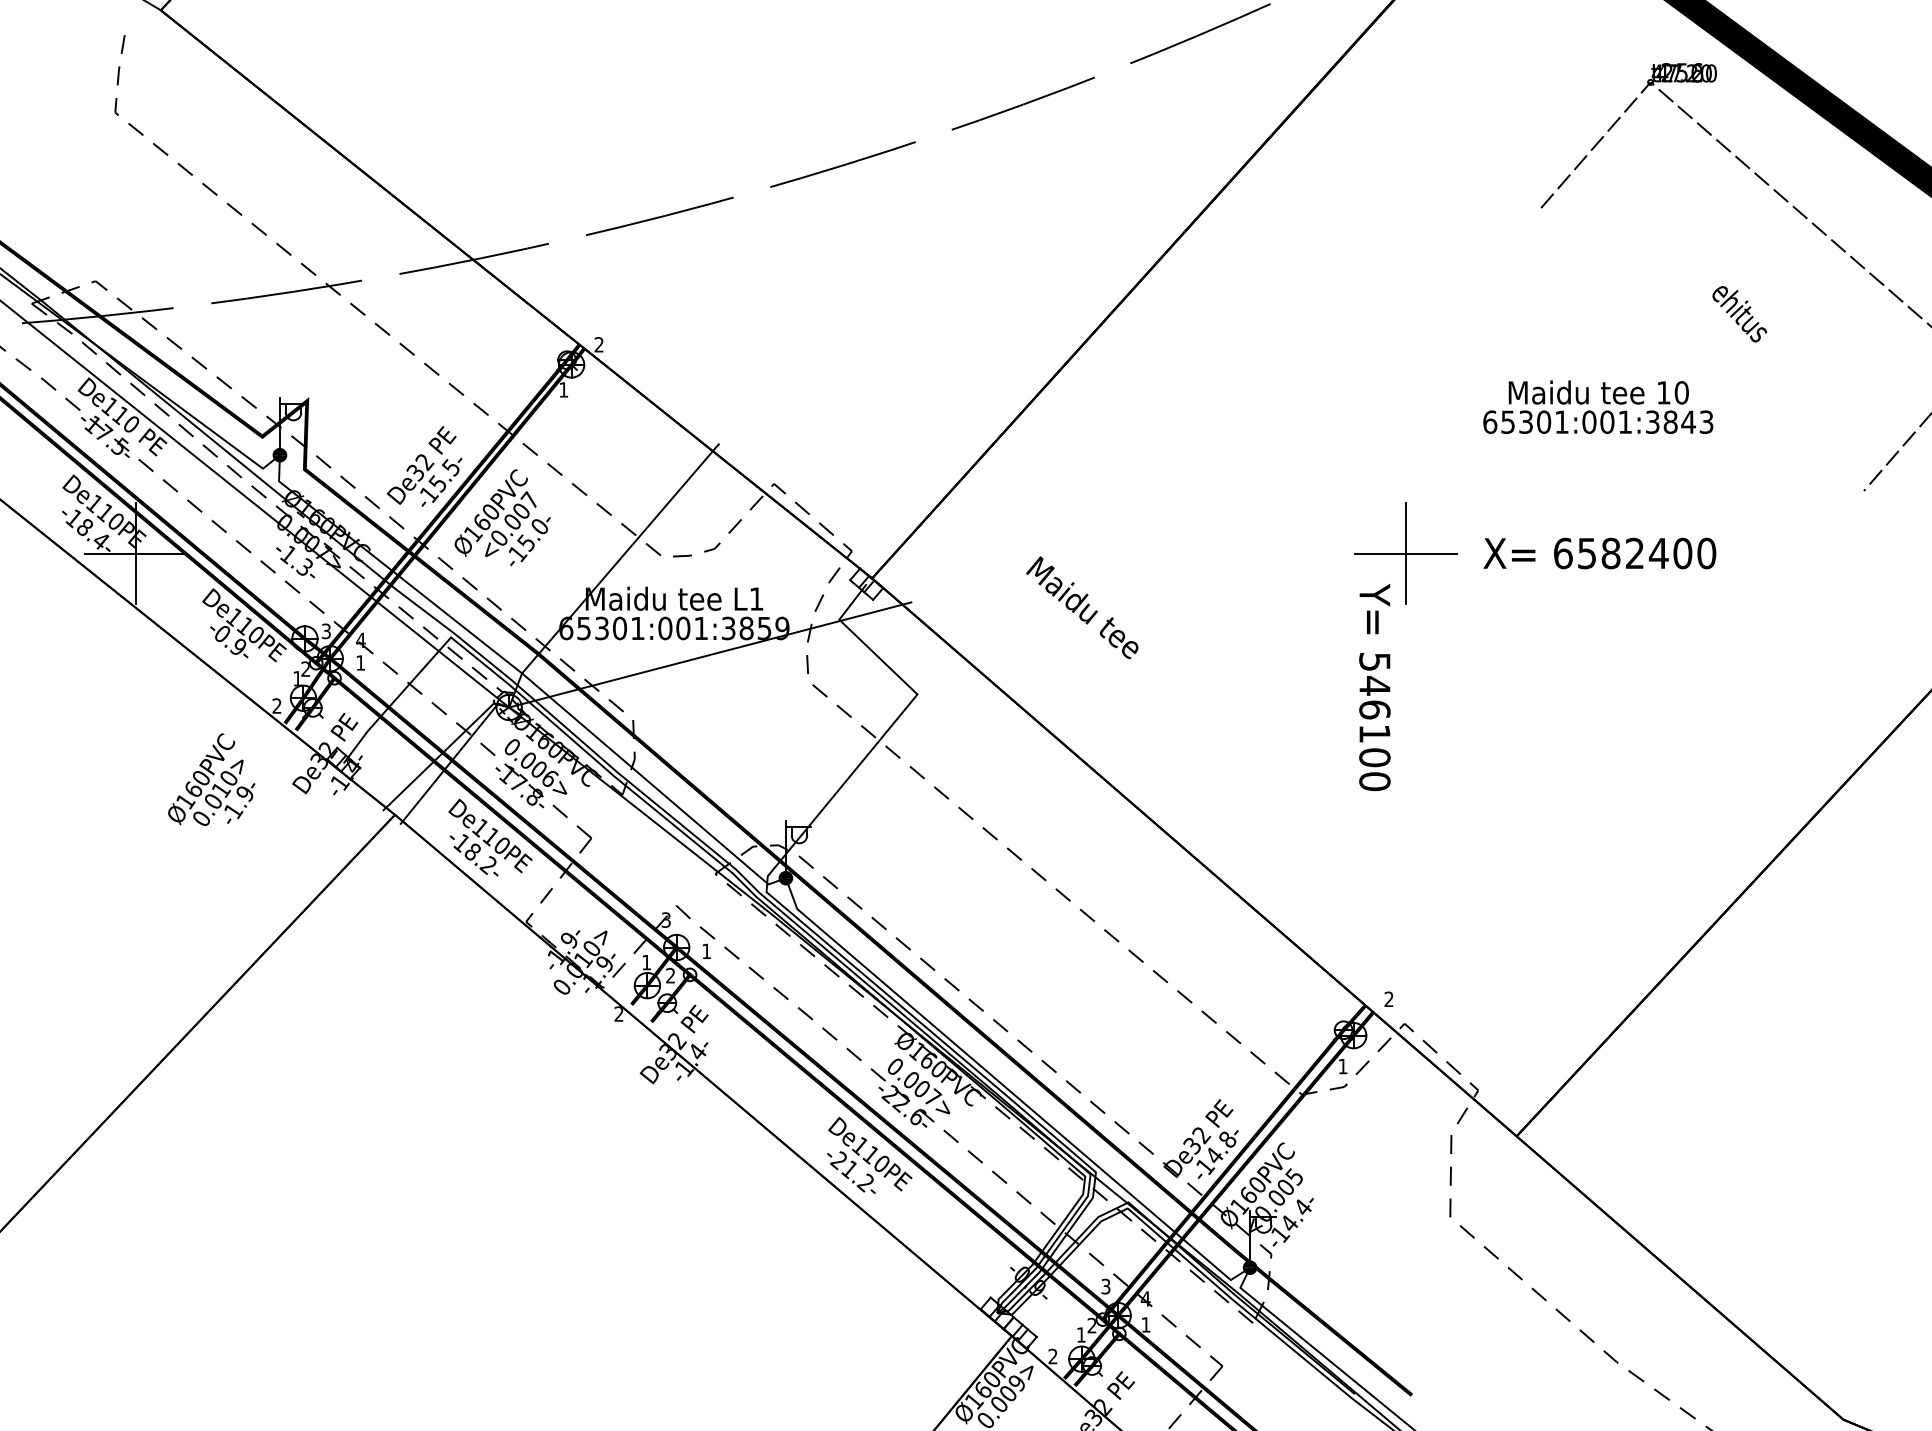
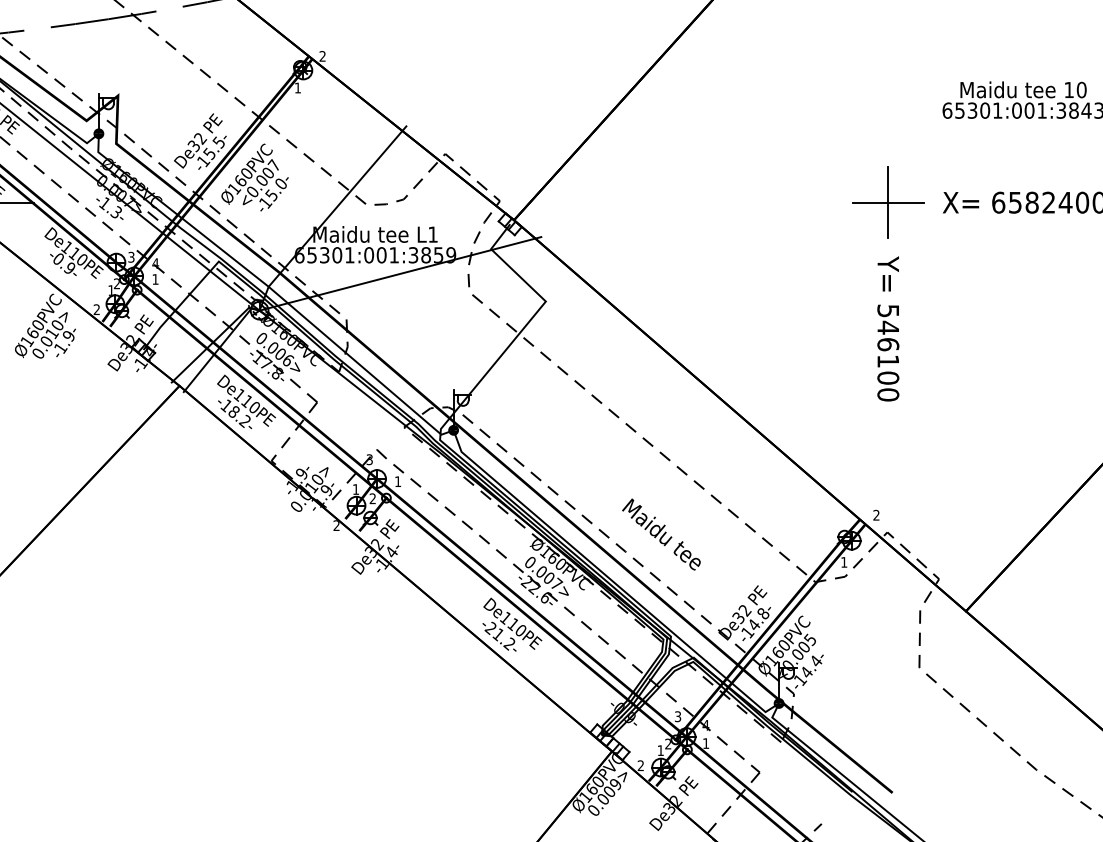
text: (1082, 607) -> (661, 534), moved
text: (1374, 687) -> (888, 328), moved
text: (211, 779) -> (45, 326), moved

